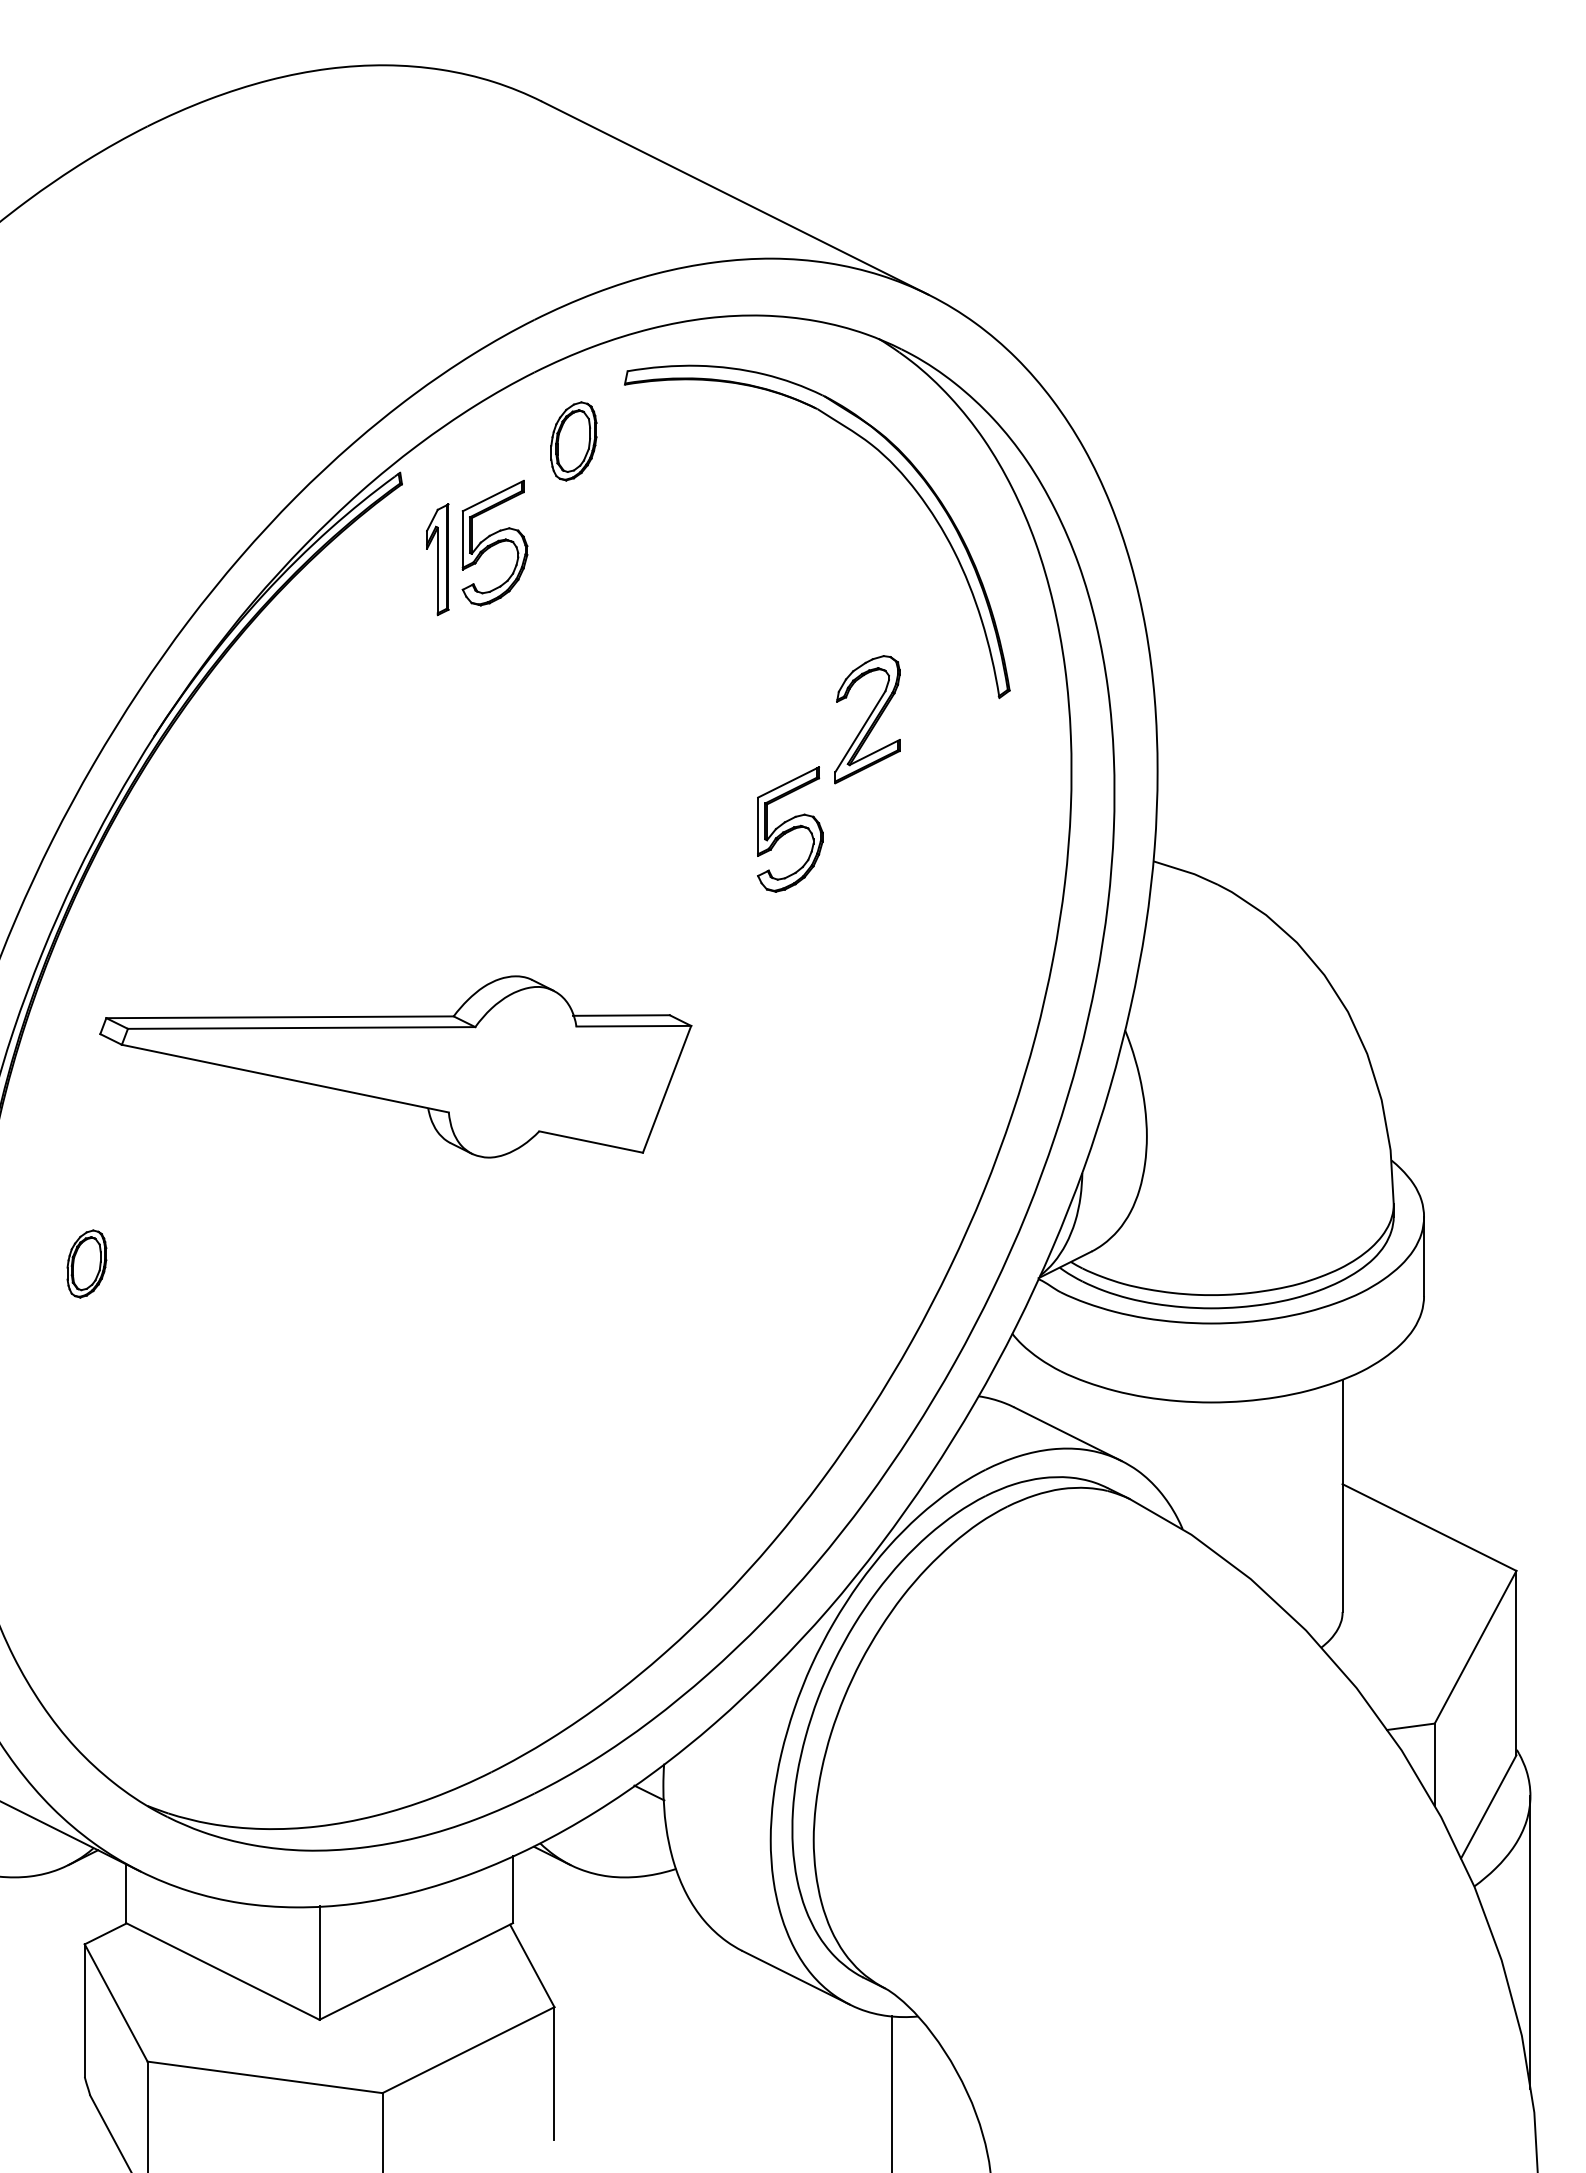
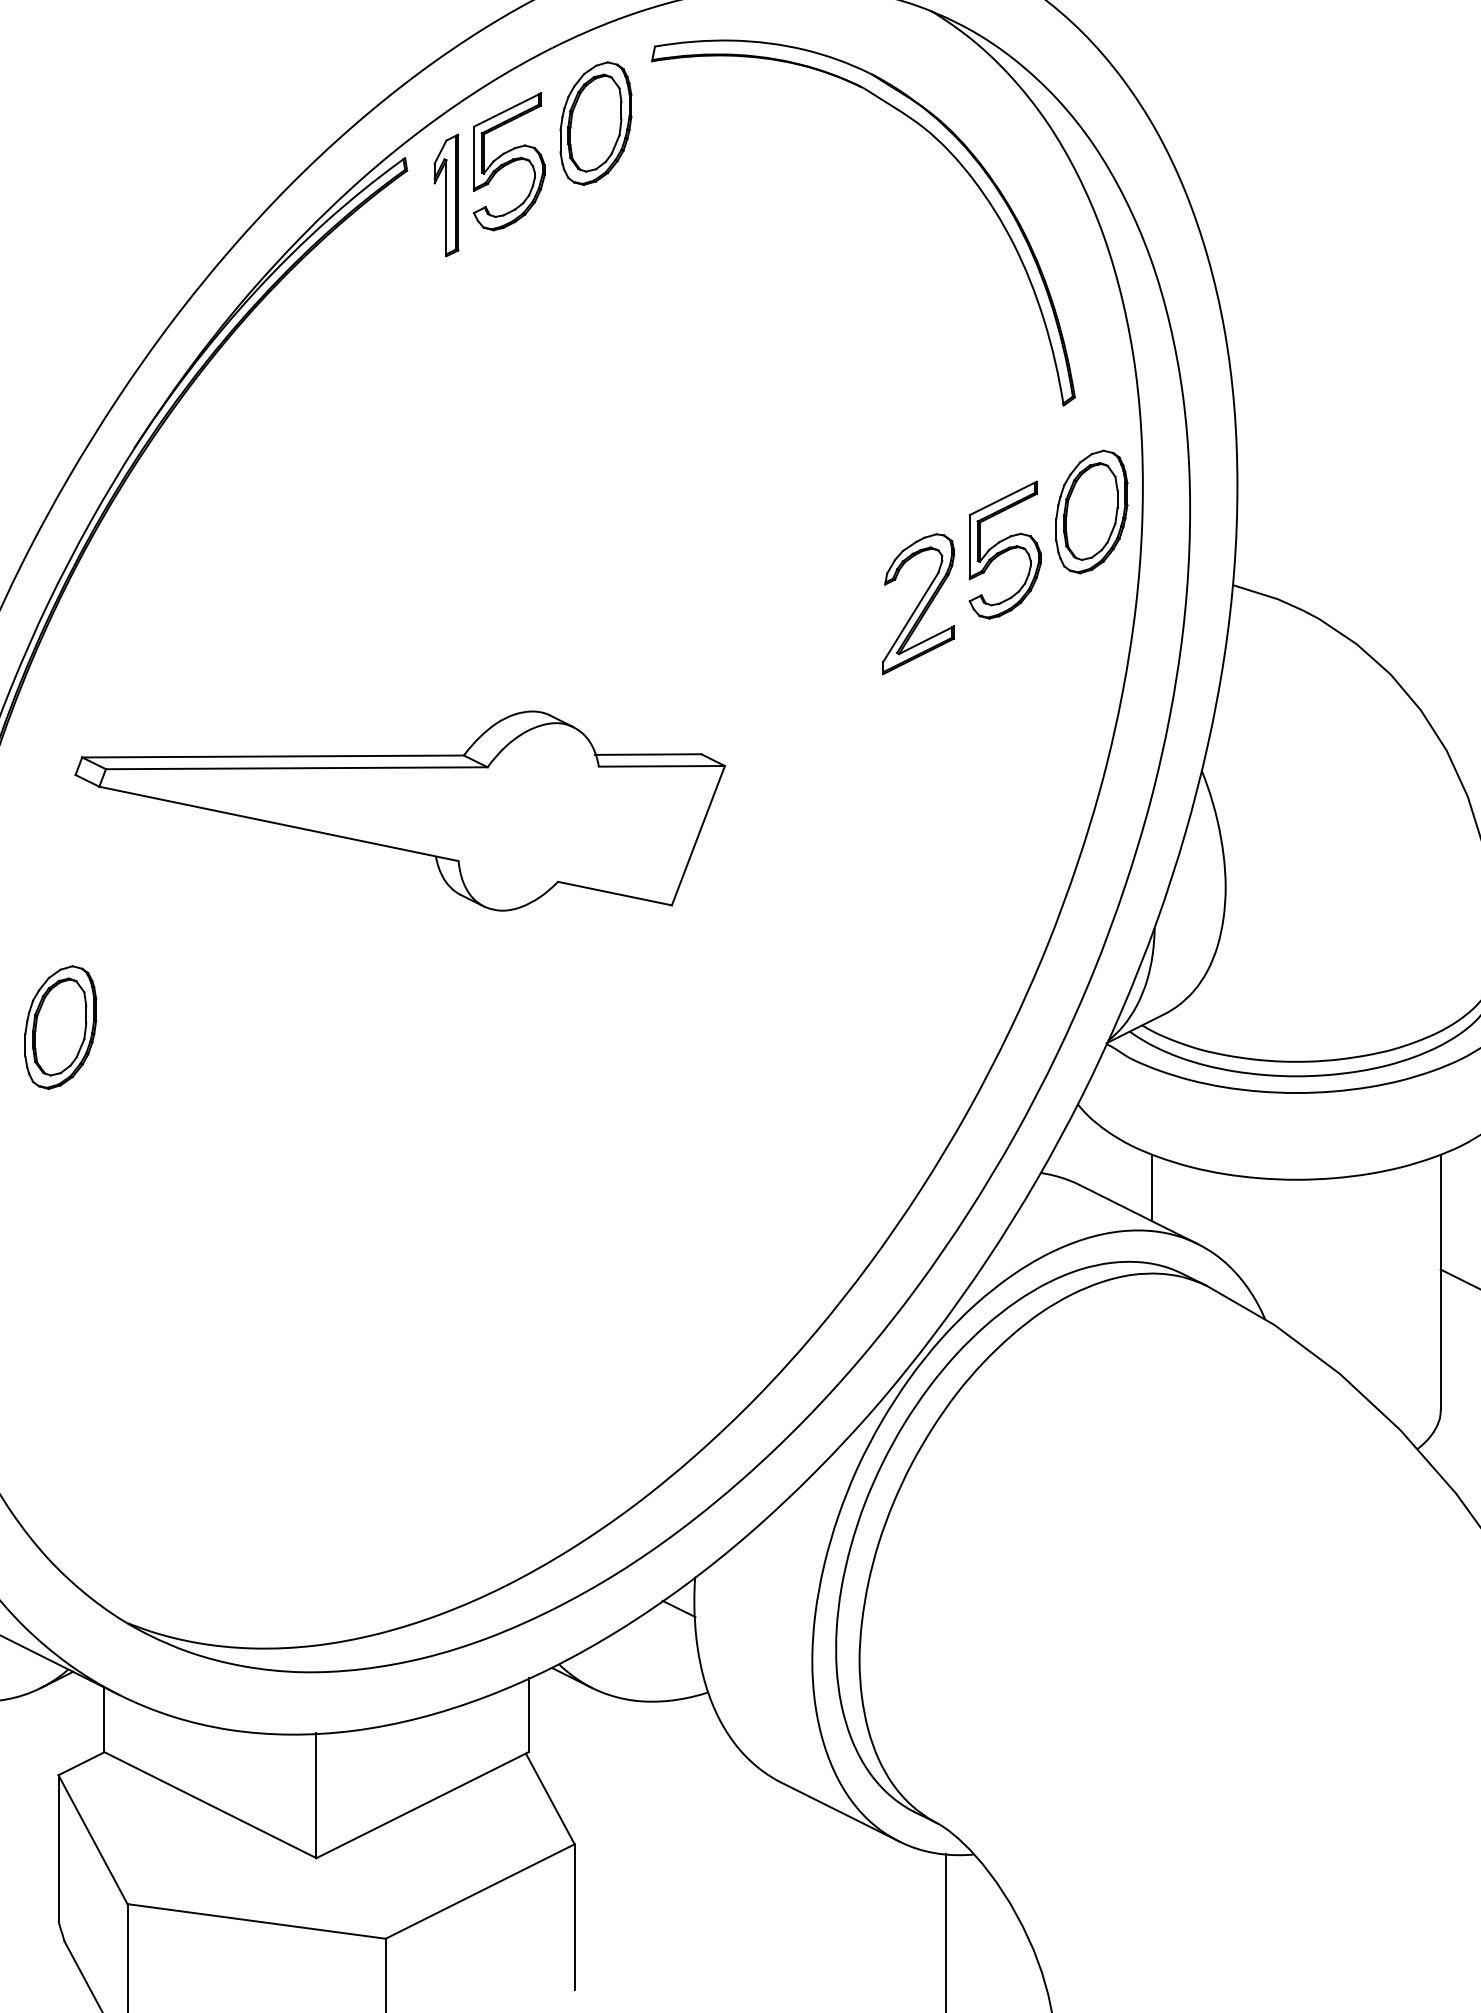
part: (573, 441) -> (595, 123), size x1.43
part: (494, 543) -> (508, 162), moved
part: (437, 559) -> (446, 195), moved
part: (867, 719) -> (918, 603), moved
part: (1024, 794) -> (1091, 511), added
part: (790, 829) -> (1005, 550), moved
part: (86, 1263) -> (60, 1027), size x1.67
line: (1080, 1409) -> (1152, 1187), added

